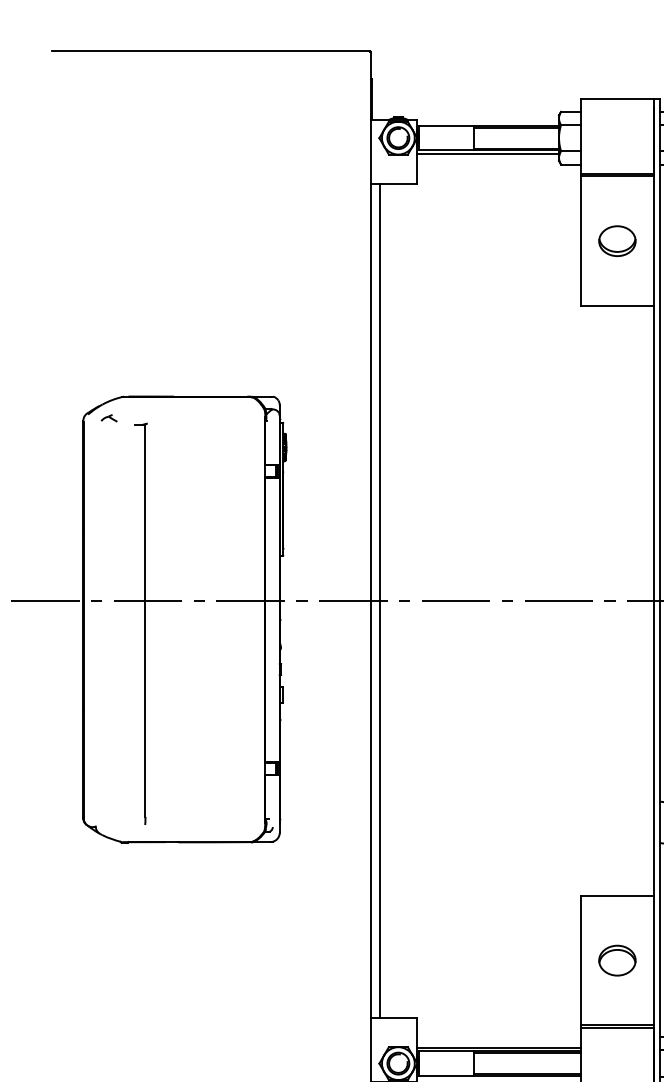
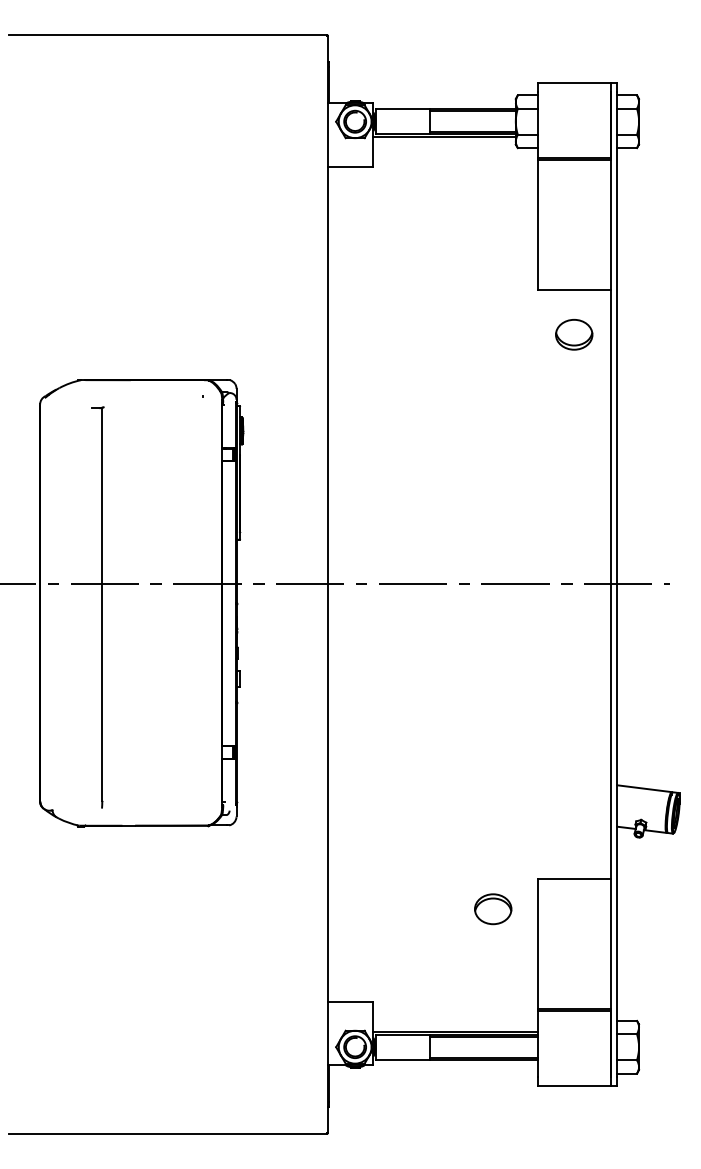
part: (617, 240) -> (574, 334), moved
part: (108, 417) -> (65, 401), removed
line: (379, 600) -> (336, 584), removed
part: (617, 960) -> (493, 909), moved

